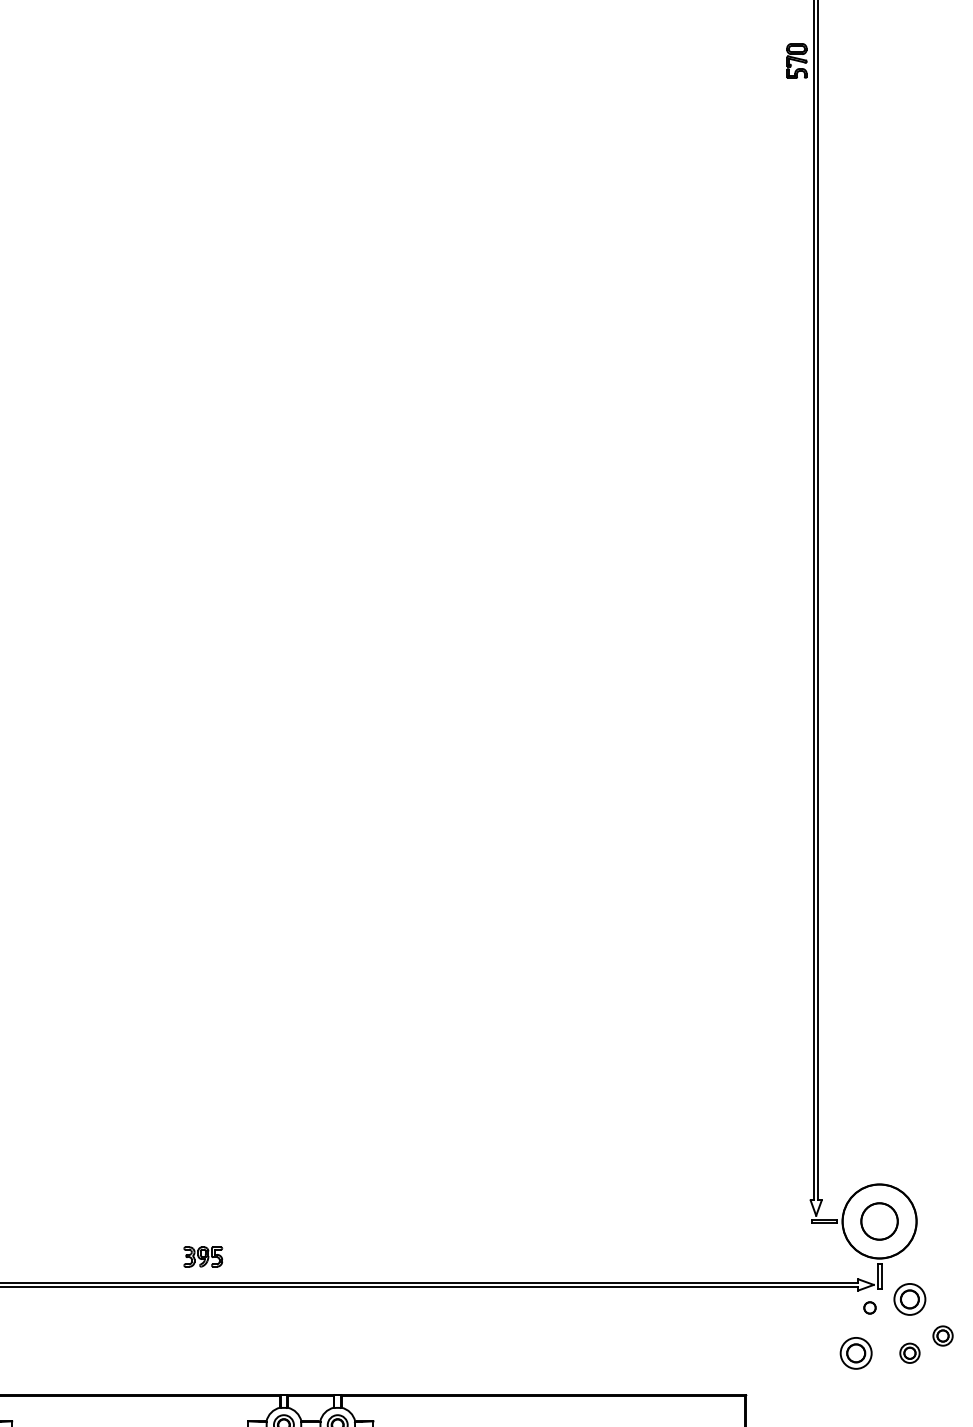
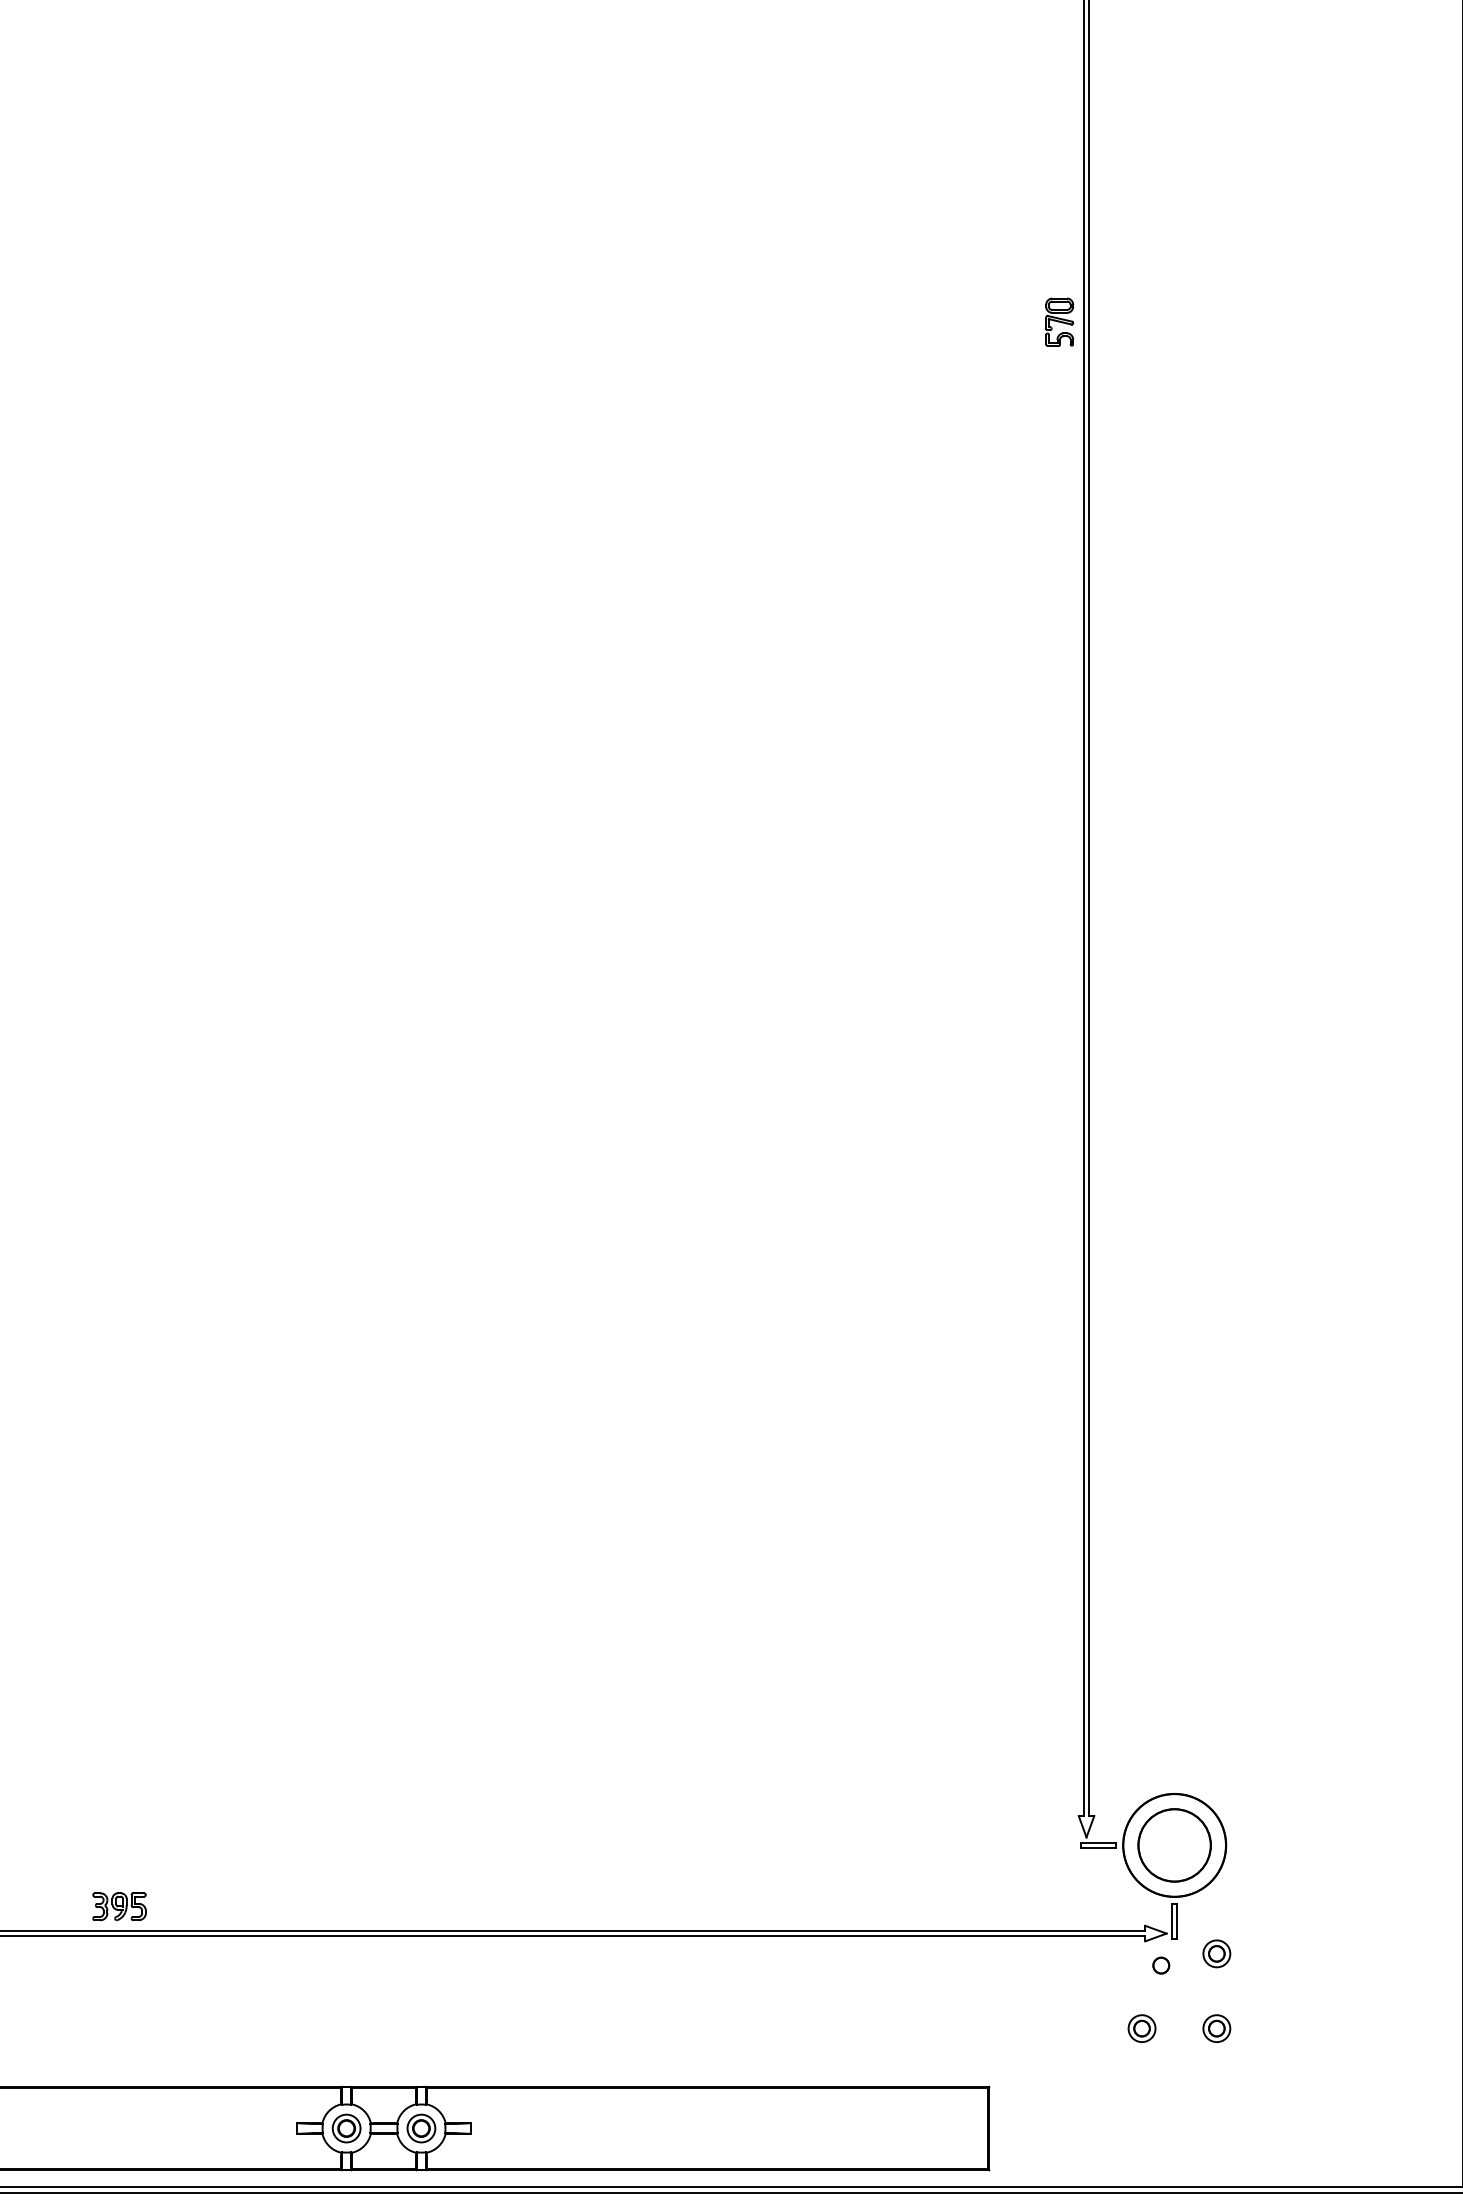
part: (796, 60) -> (1059, 321), moved
circle: (879, 1221) -> (1174, 1845), size x1.43
part: (203, 1256) -> (119, 1906), moved
part: (909, 1299) -> (1216, 1953), size x0.62
part: (942, 1335) -> (1262, 2004), removed
part: (855, 1353) -> (1141, 2028), size x0.62

